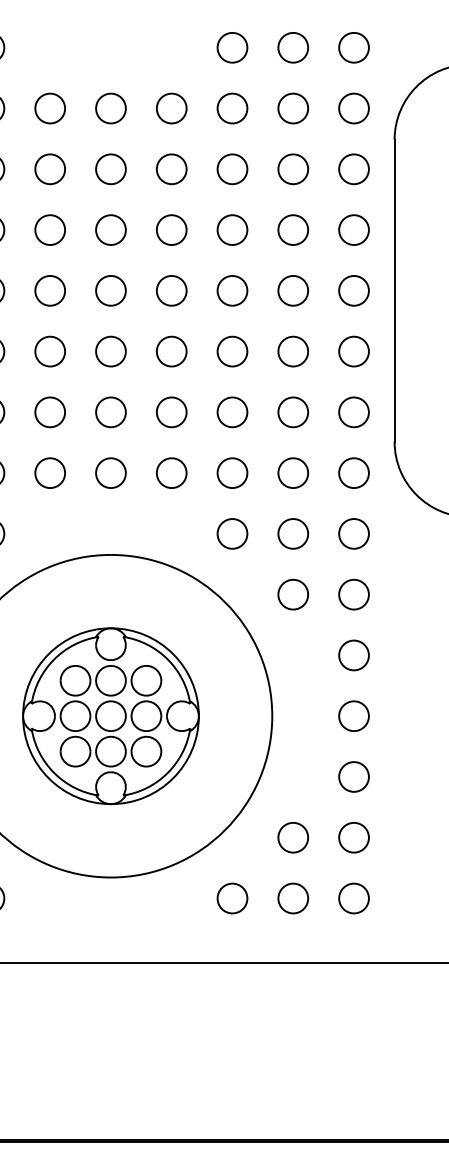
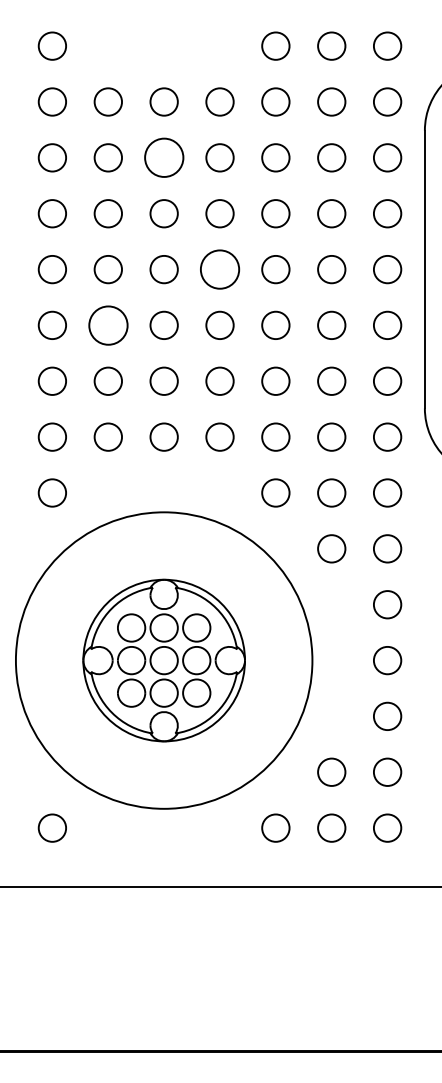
circle: (110, 168) -> (163, 157), size x1.4
circle: (171, 290) -> (219, 269), size x1.4
circle: (49, 350) -> (107, 324), size x1.4

